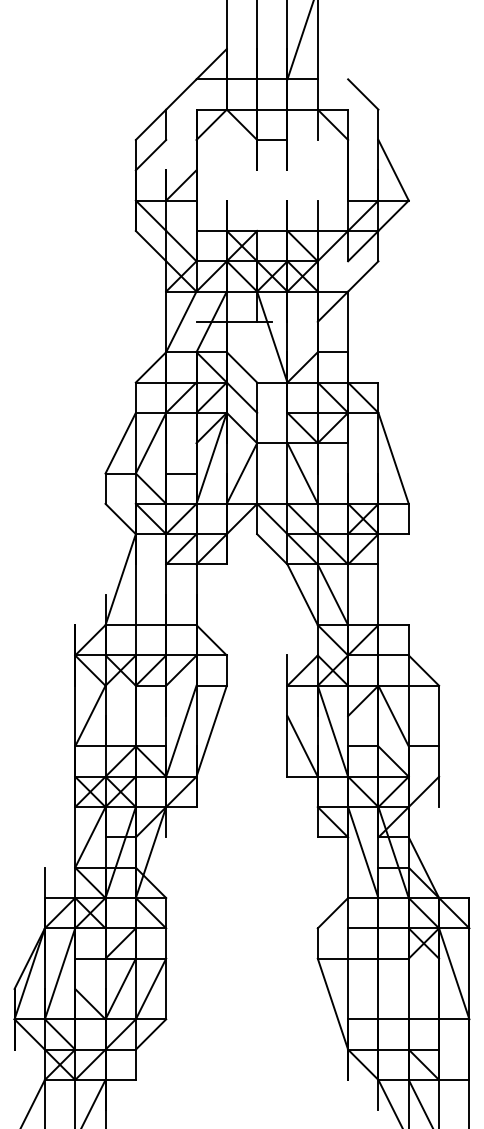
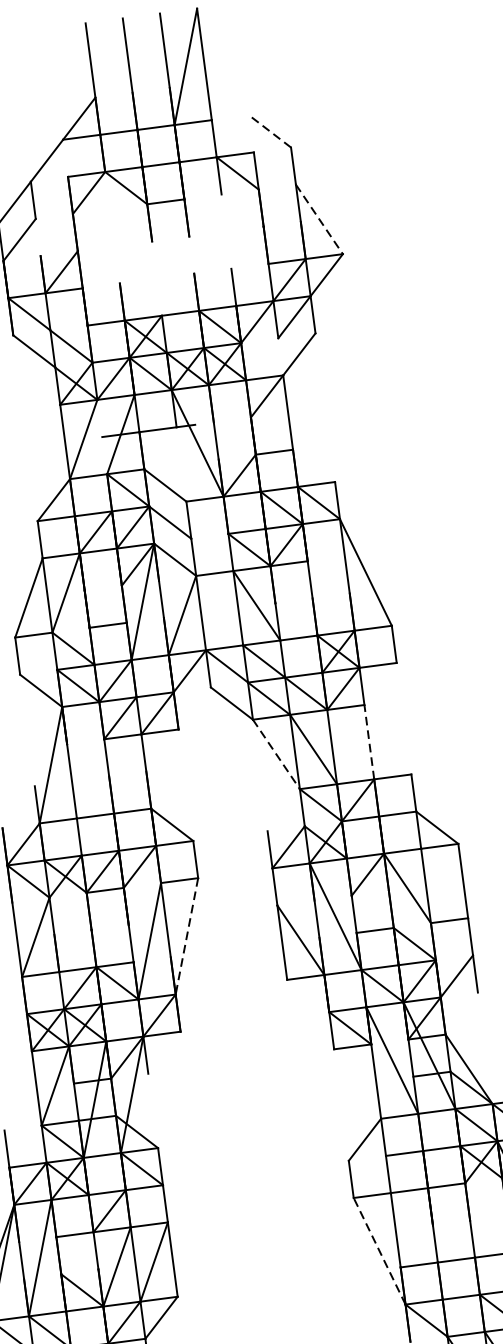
line: (362, 94) -> (269, 131), solid -> dashed
line: (393, 170) -> (319, 219), solid -> dashed
line: (302, 594) -> (276, 754), solid -> dashed
line: (378, 594) -> (369, 741), solid -> dashed
line: (211, 731) -> (186, 936), solid -> dashed
line: (332, 1004) -> (379, 1251), solid -> dashed

